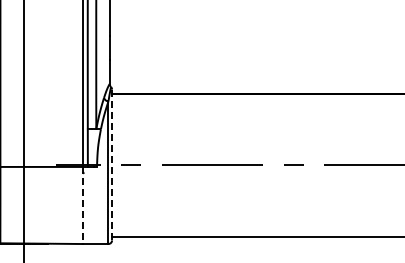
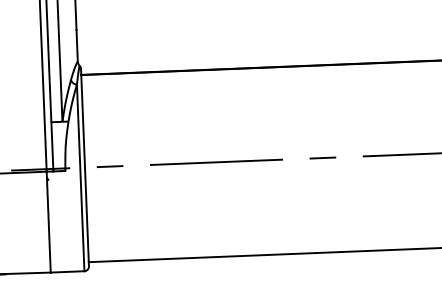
line: (112, 164) -> (85, 166), dashed -> solid
line: (82, 205) -> (48, 222), dashed -> solid

